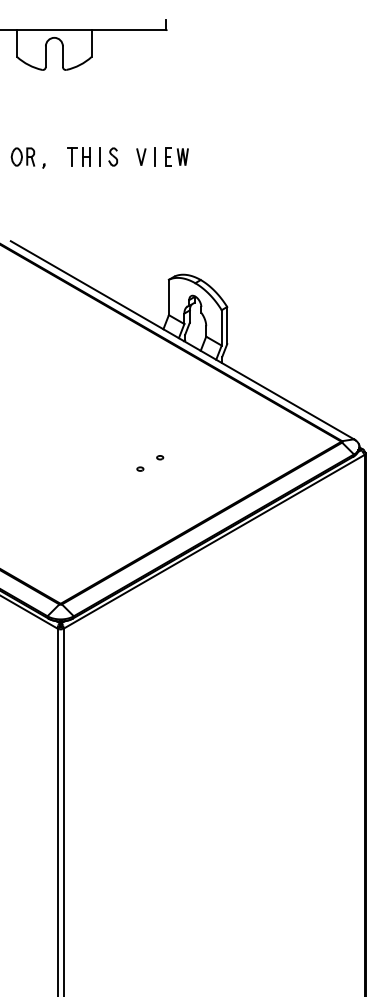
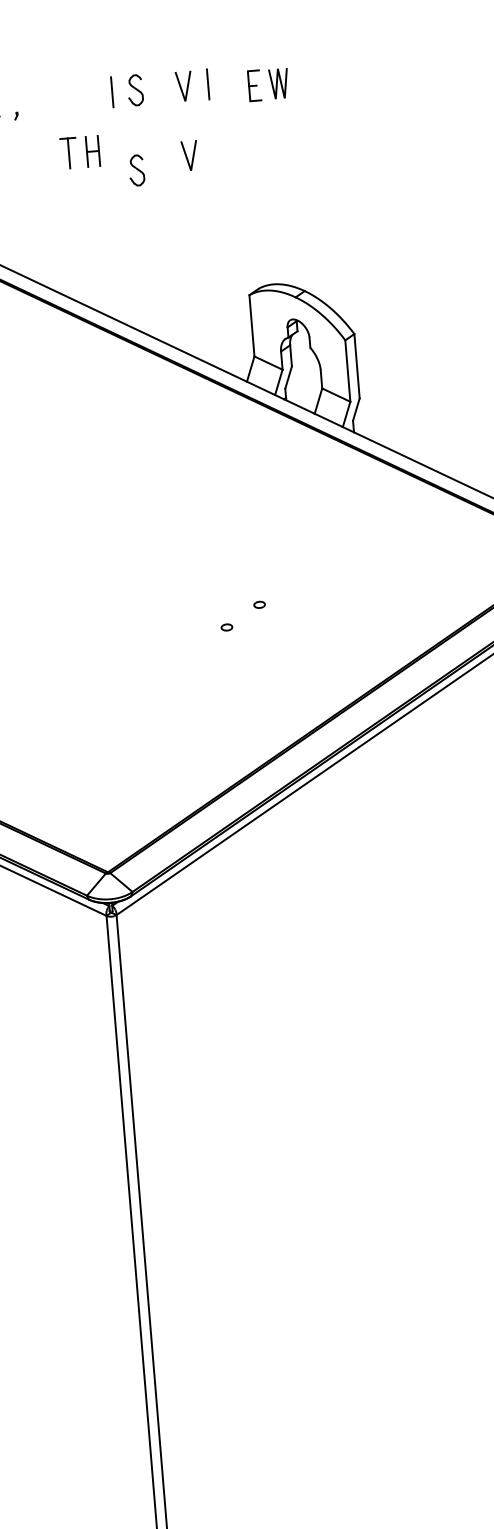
part: (78, 156) -> (79, 151), moved
part: (176, 156) -> (267, 83), moved
line: (142, 196) -> (191, 154), added
part: (110, 202) -> (137, 169), added

